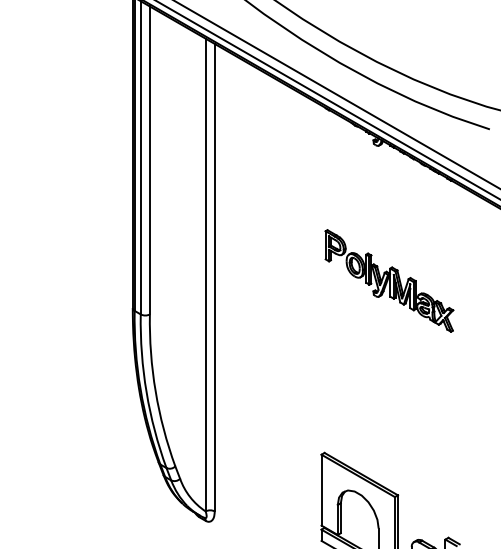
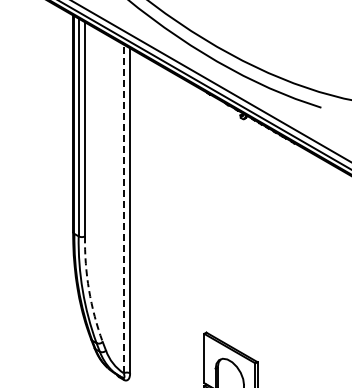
line: (205, 274) -> (123, 208), solid -> dashed
part: (389, 280) -> (251, 212), removed
arc: (156, 392) -> (89, 290), solid -> dashed

